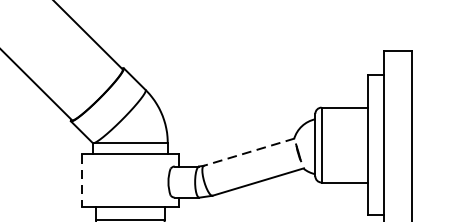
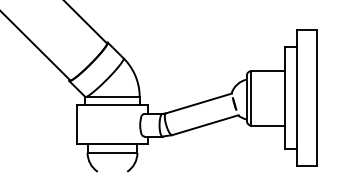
line: (248, 152) -> (198, 103), dashed -> solid
line: (82, 181) -> (77, 124), dashed -> solid

